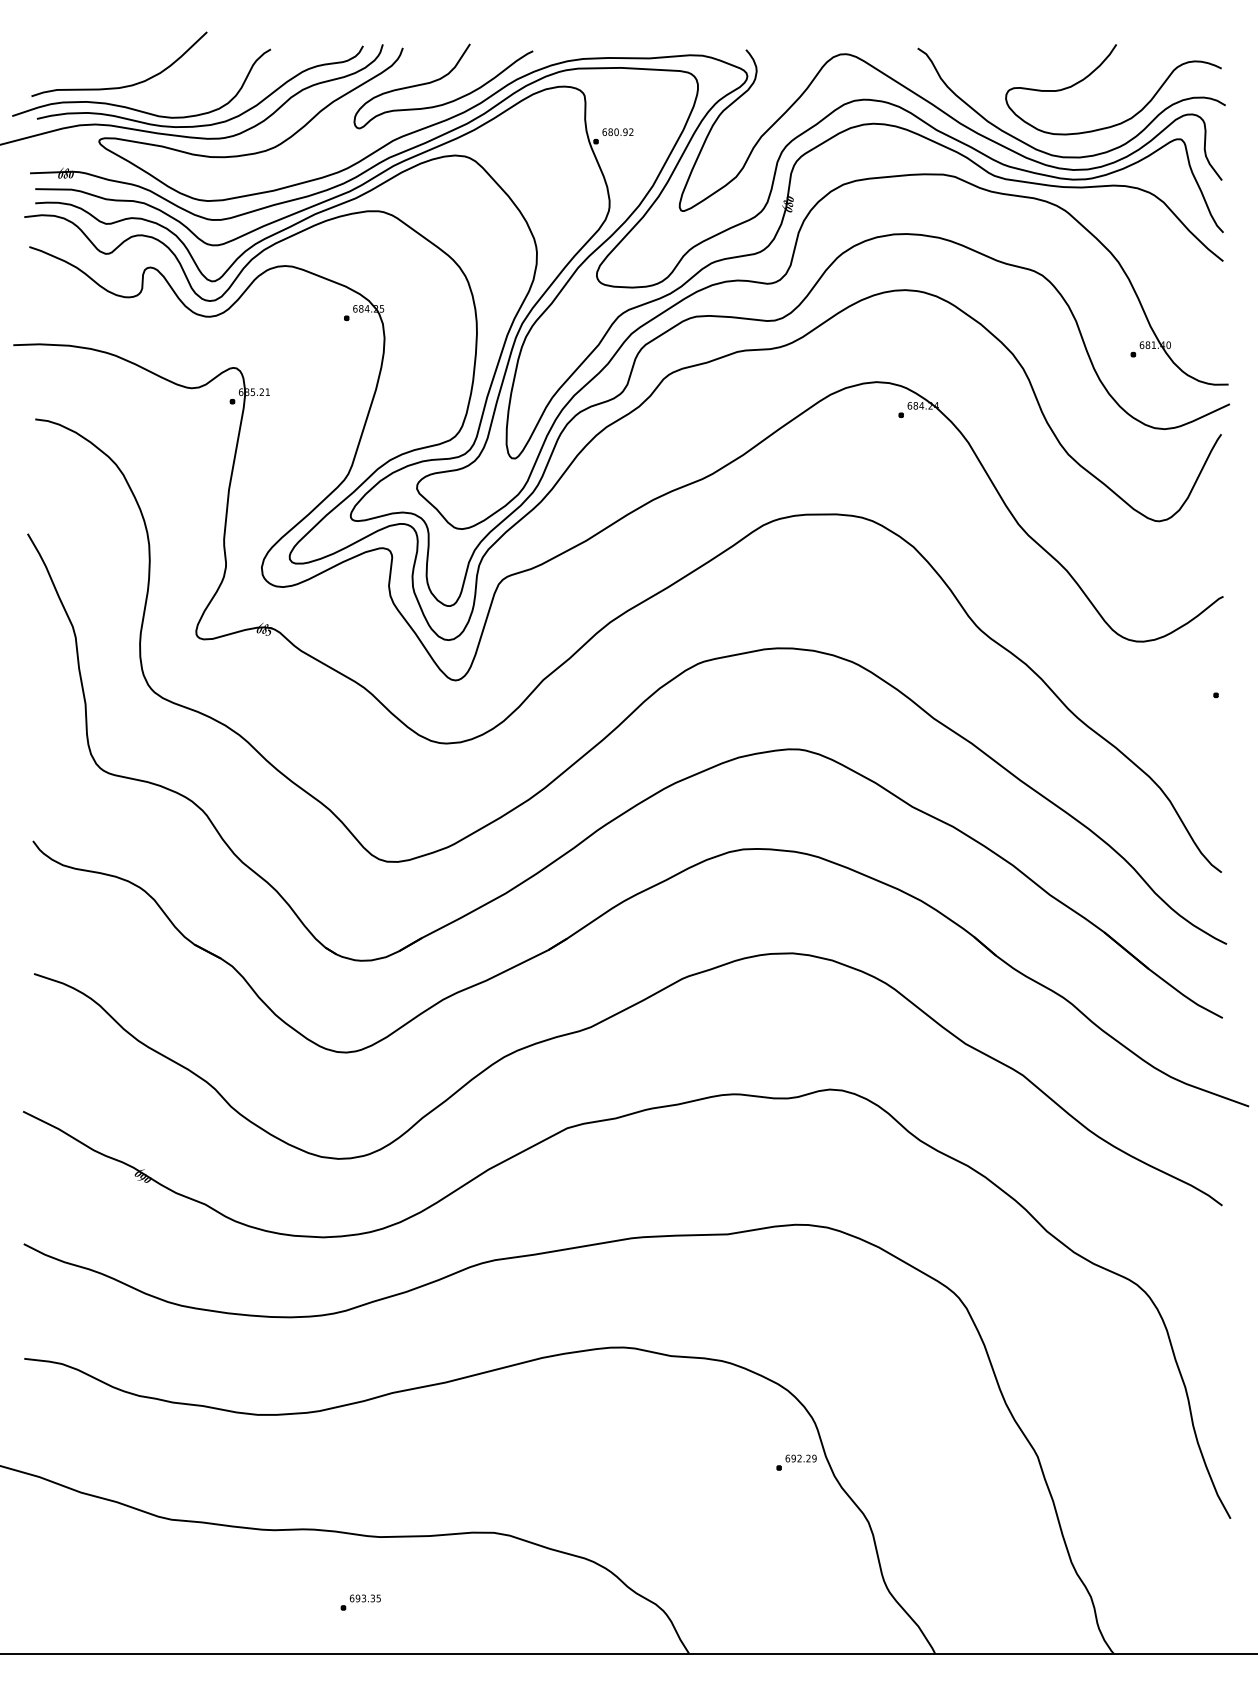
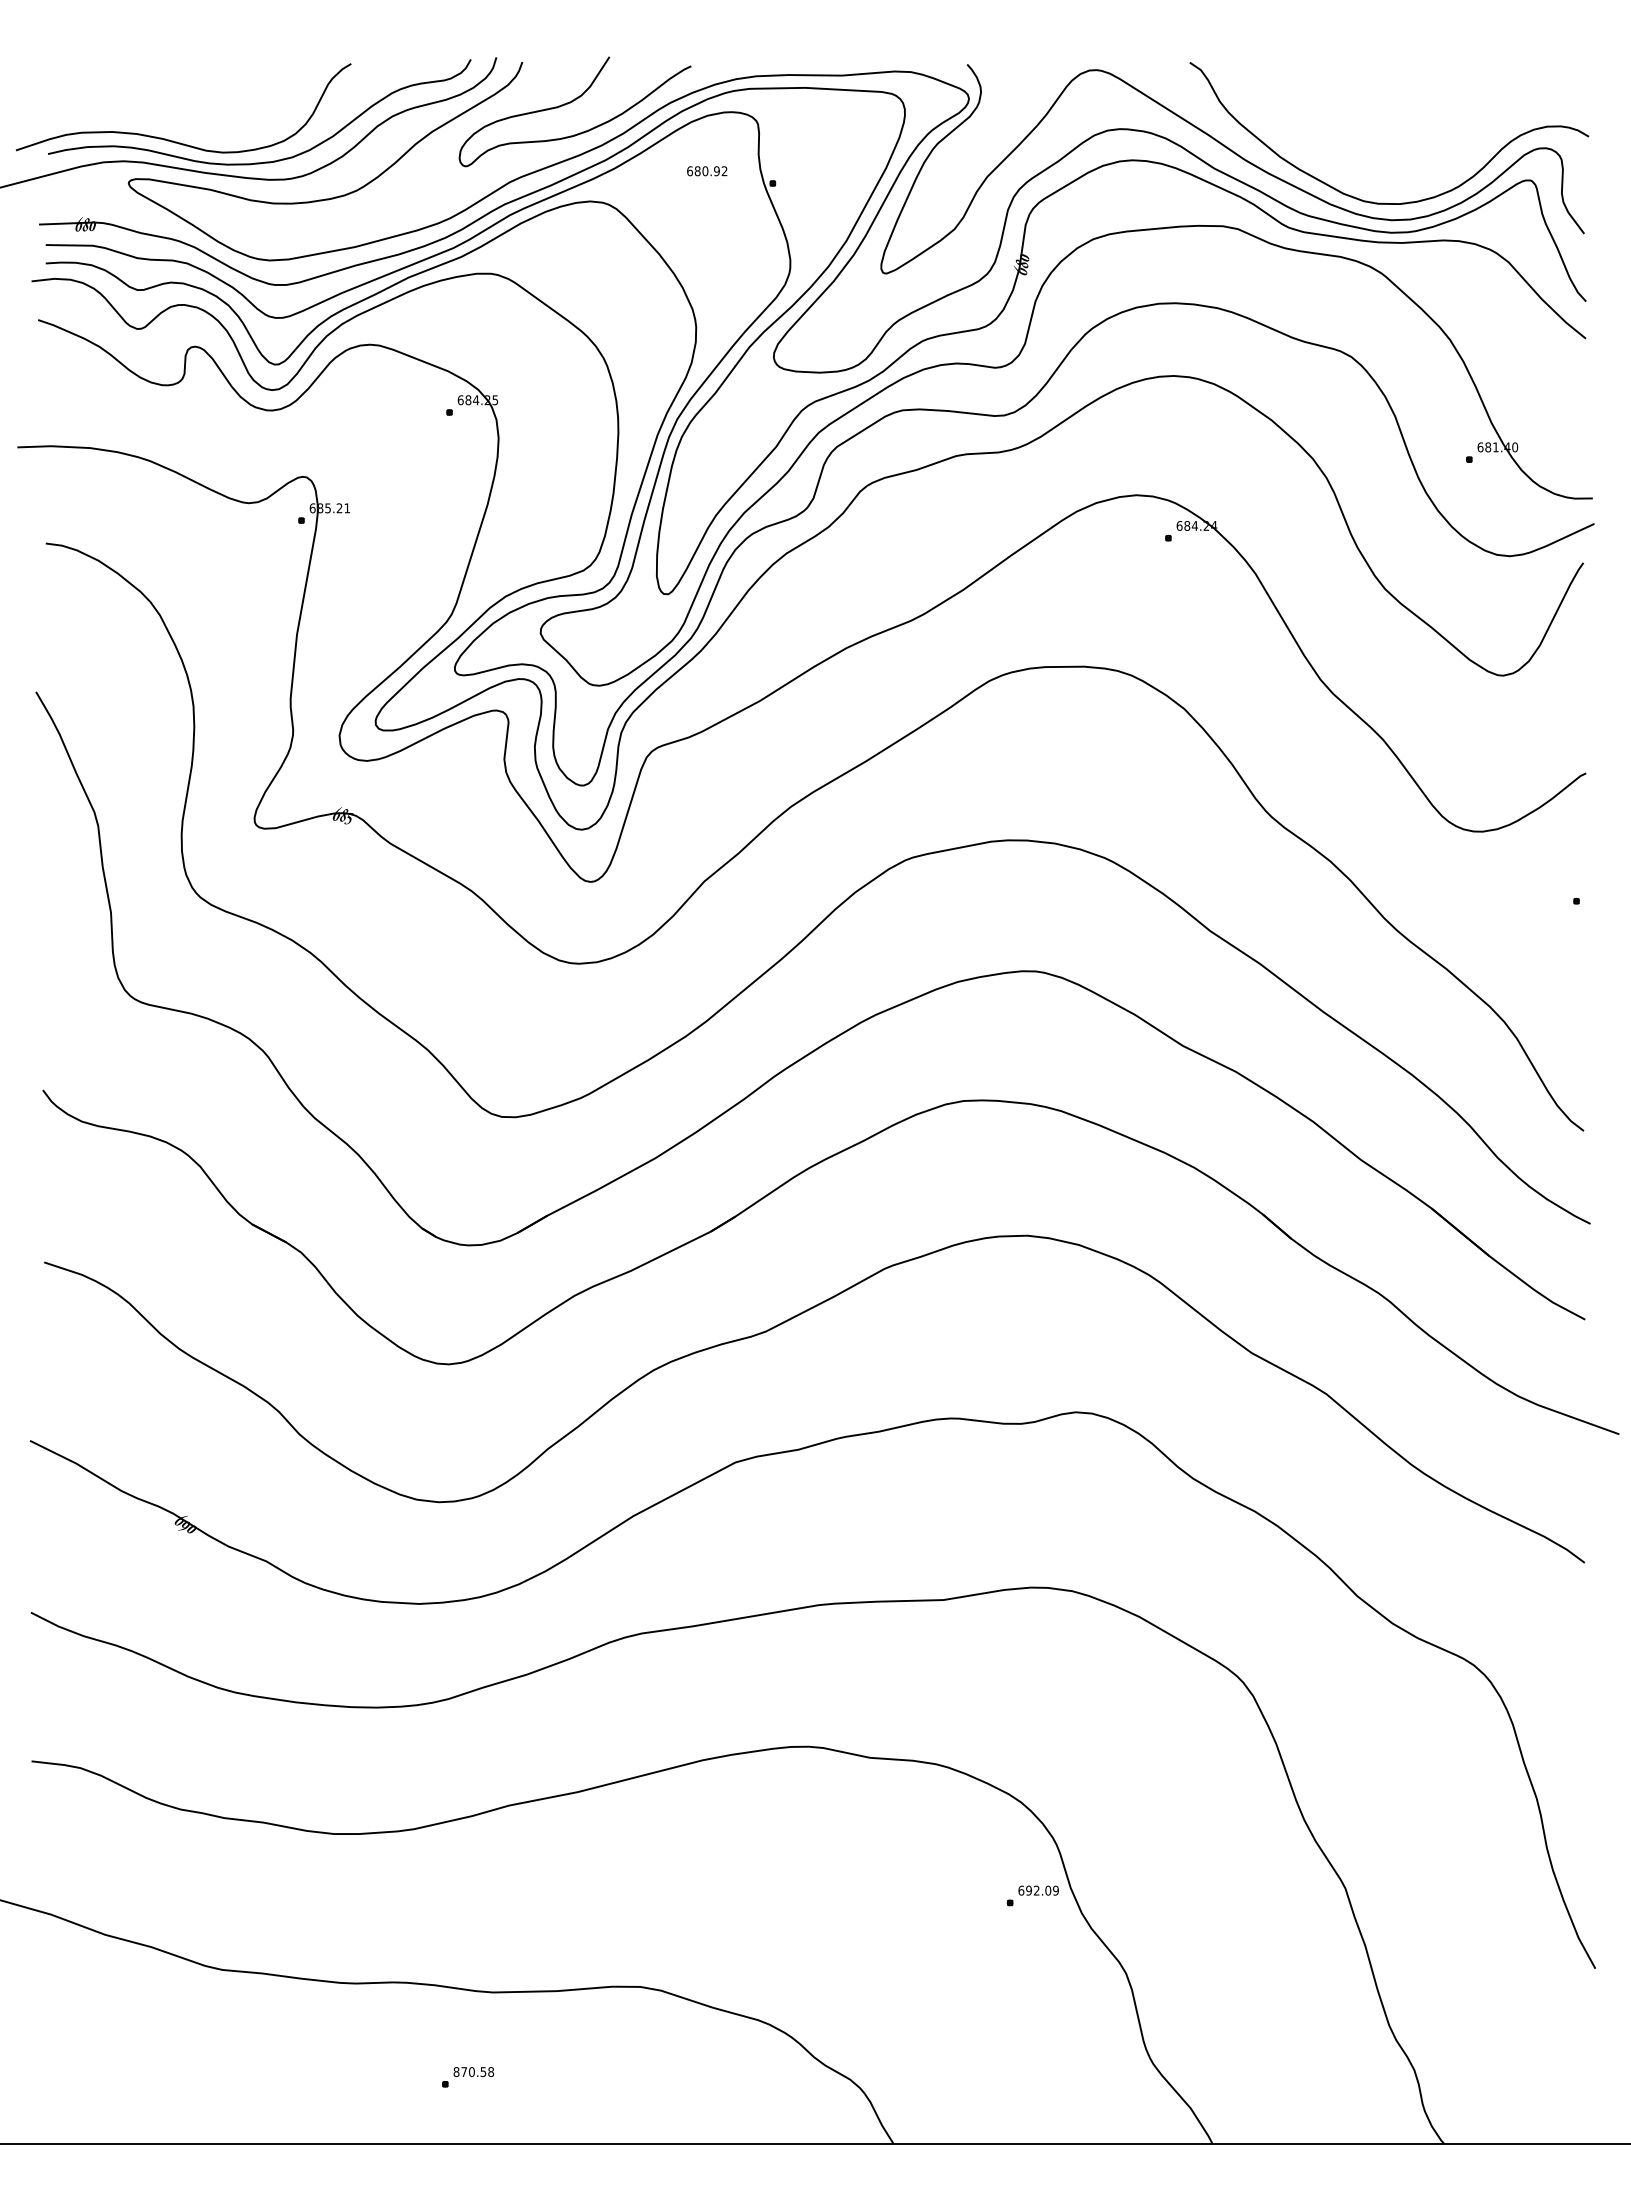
curve: (1094, 71) -> (1419, 92), removed
curve: (123, 86) -> (160, 111), removed
text: (618, 132) -> (707, 171), moved
text: (808, 1458) -> (1048, 1890), 692.29 -> 692.09
text: (365, 1598) -> (473, 2072), 693.35 -> 870.58

